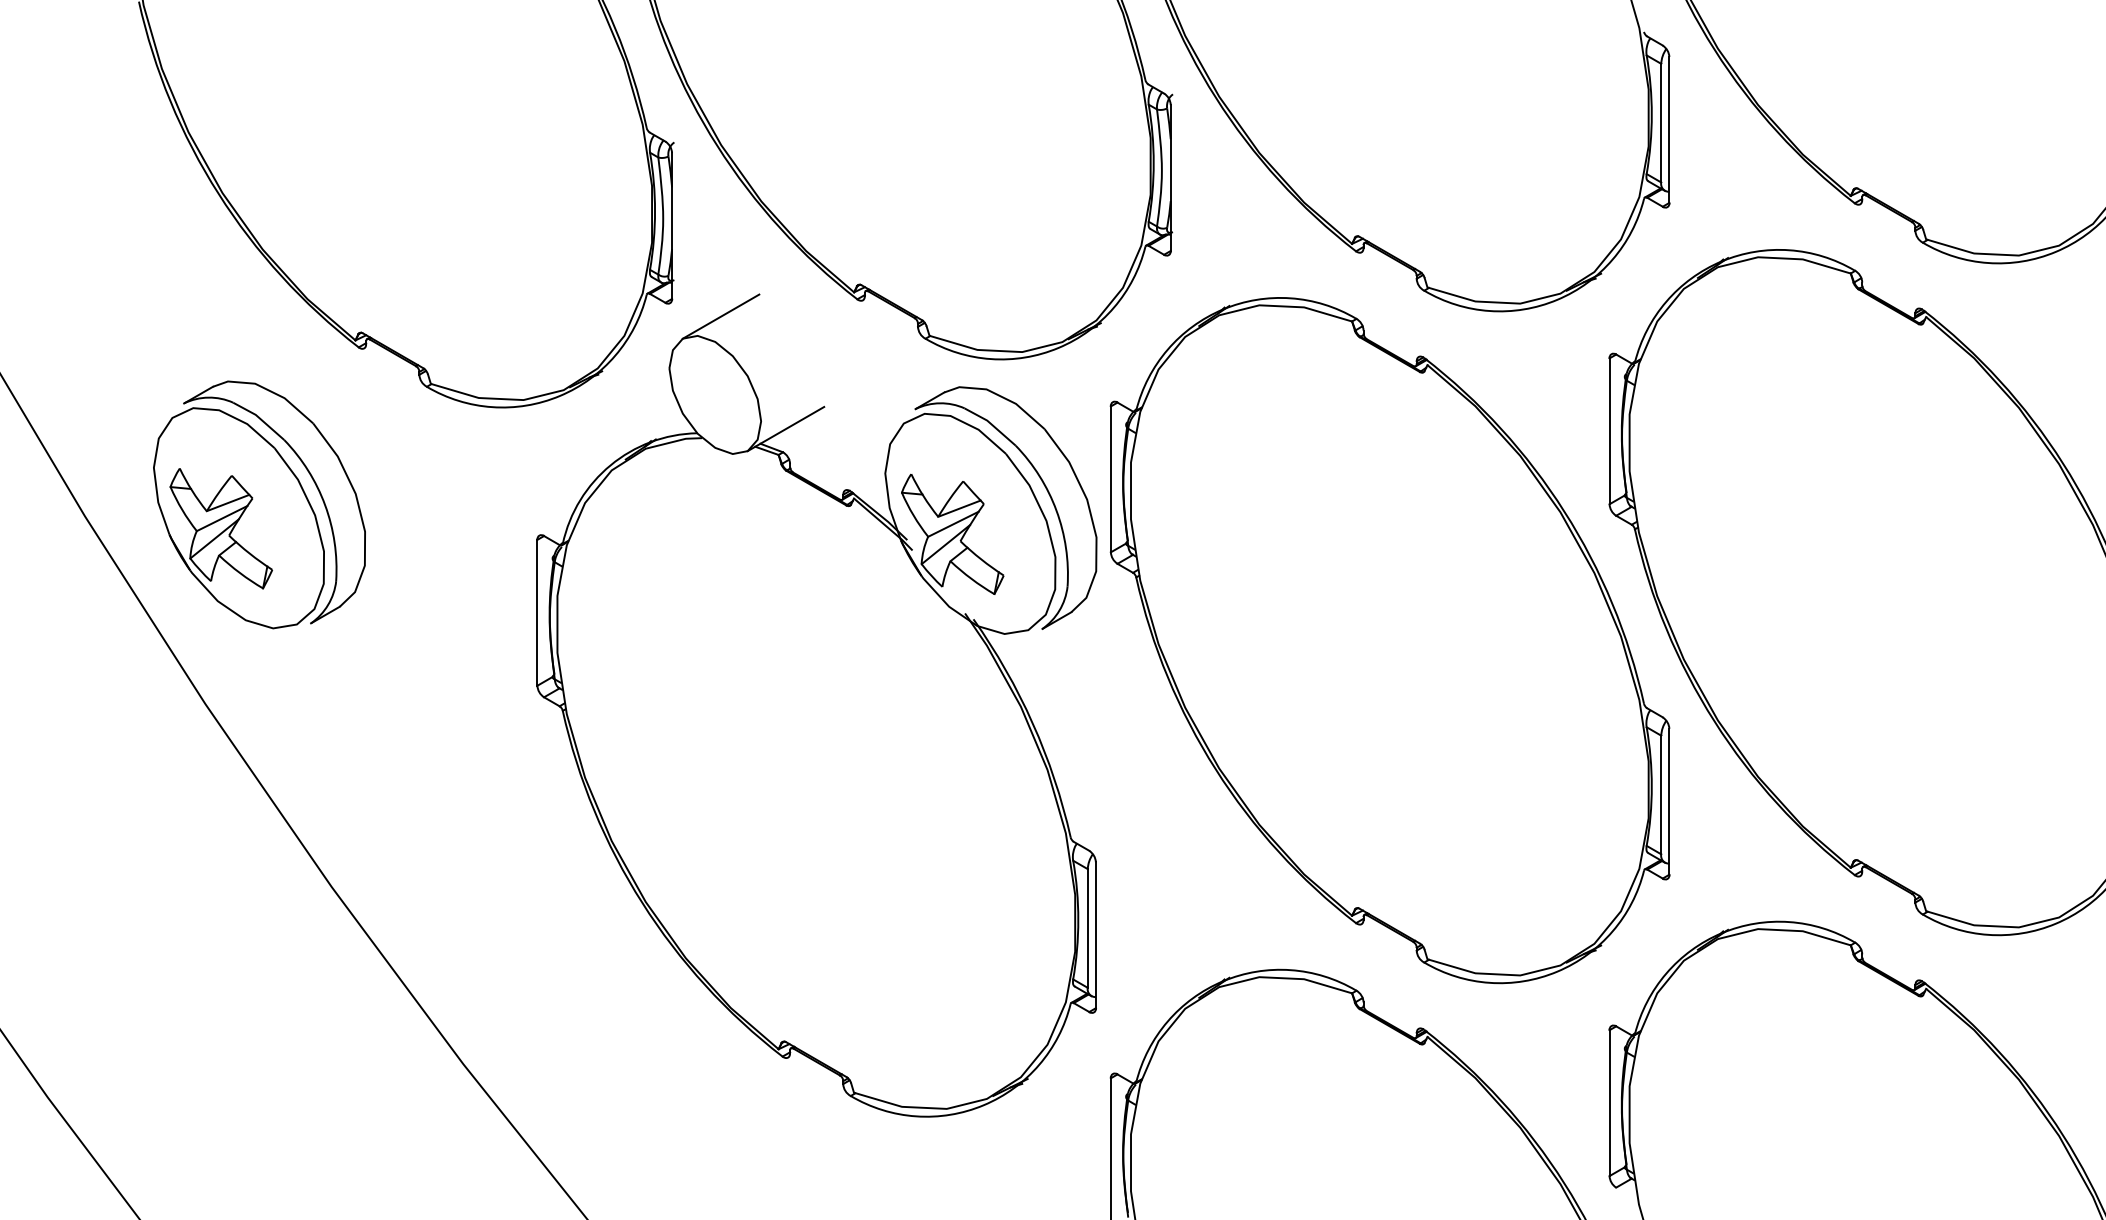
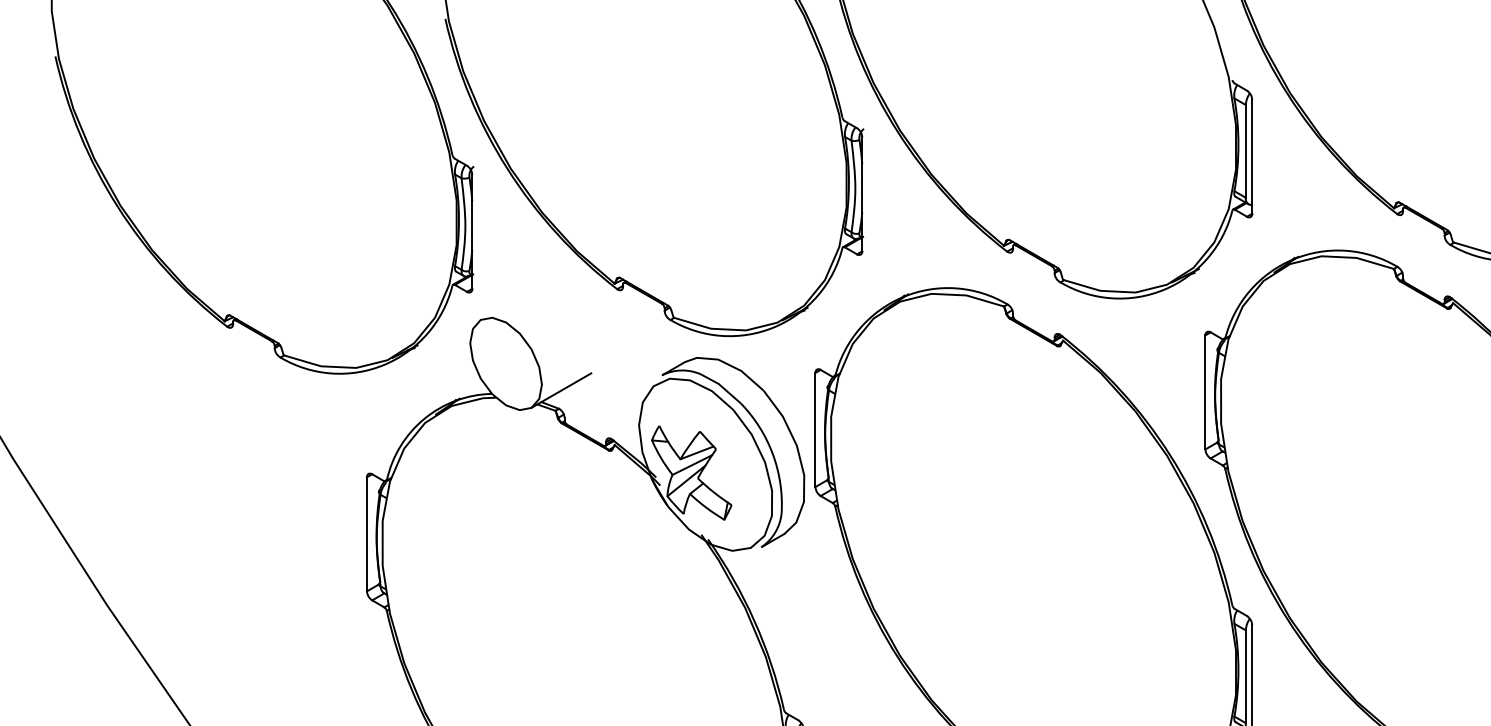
line: (720, 316) -> (510, 302), removed
part: (259, 504) -> (149, 449), removed

